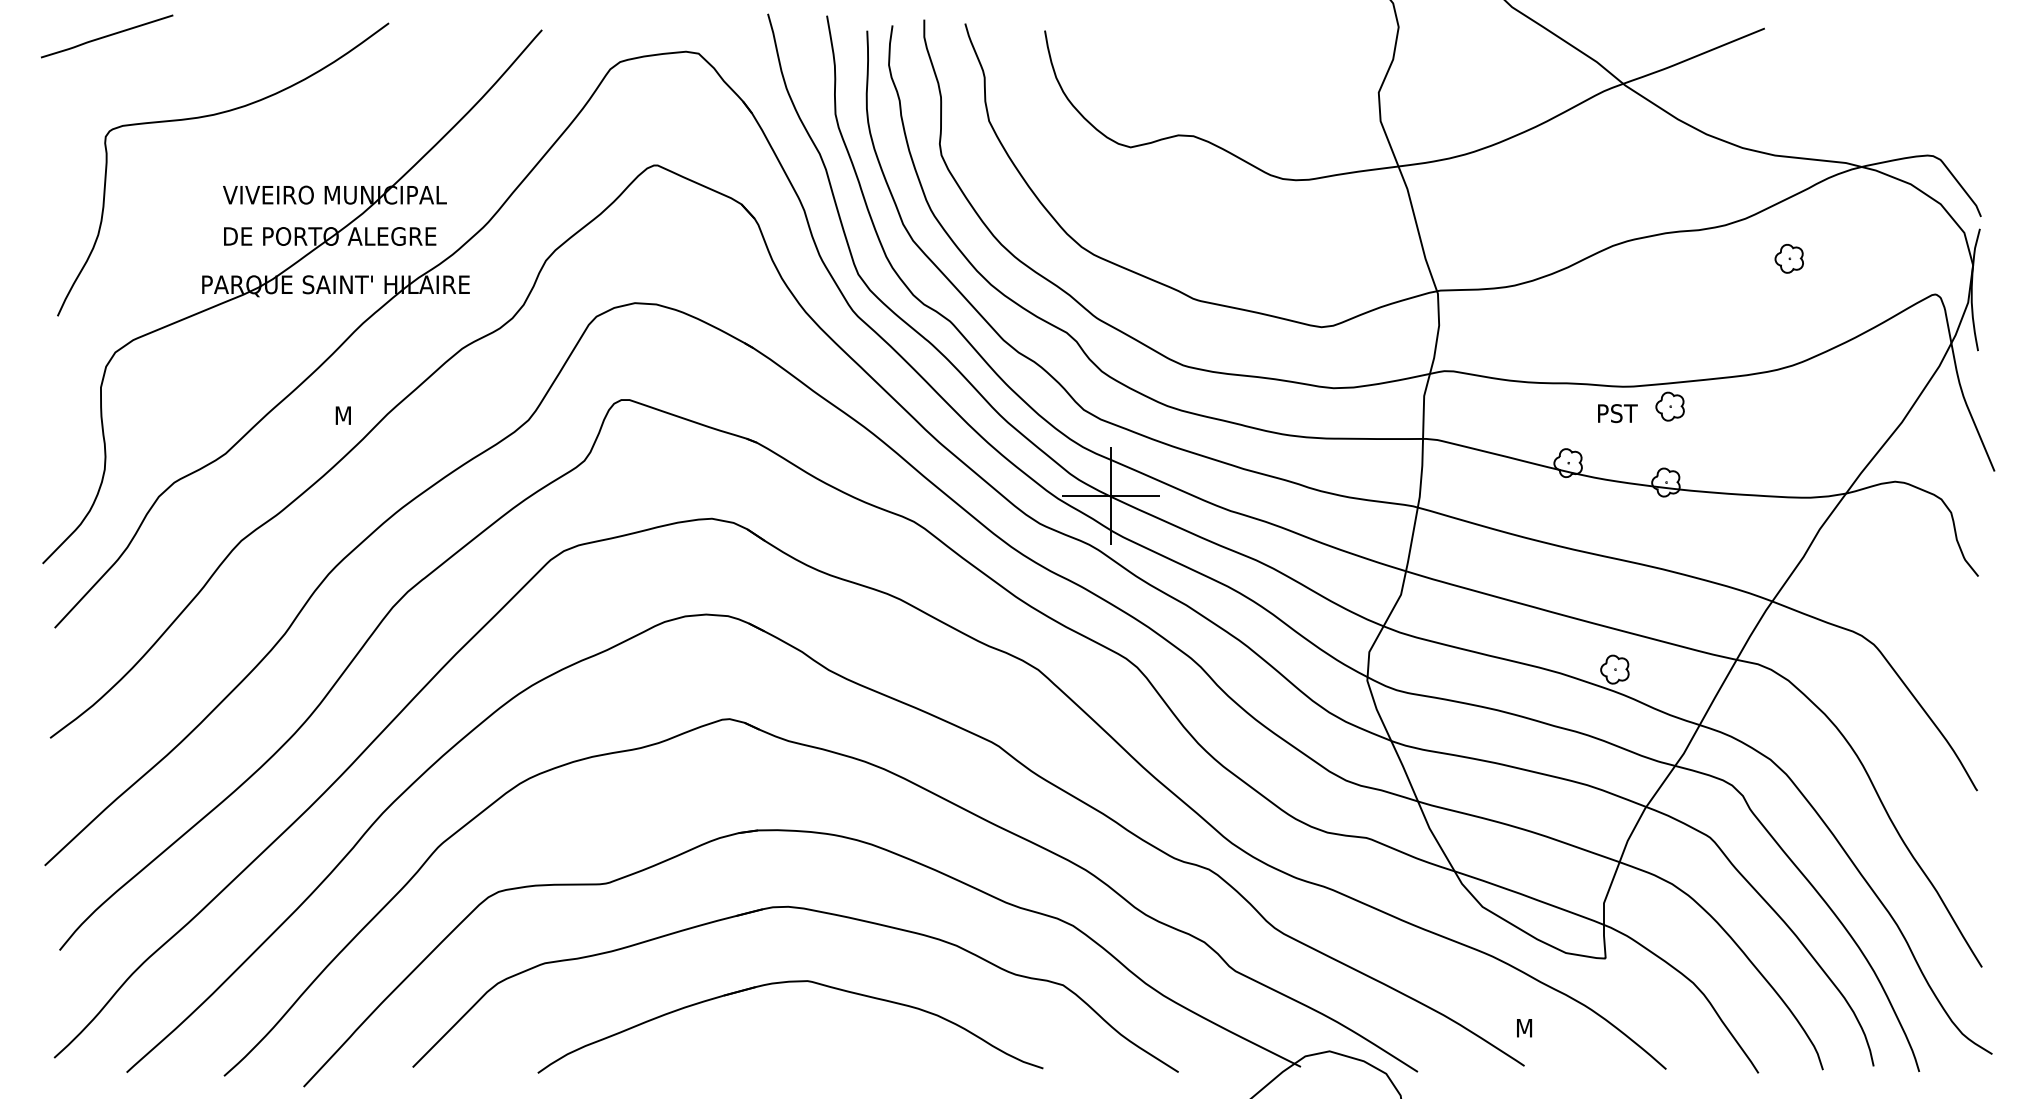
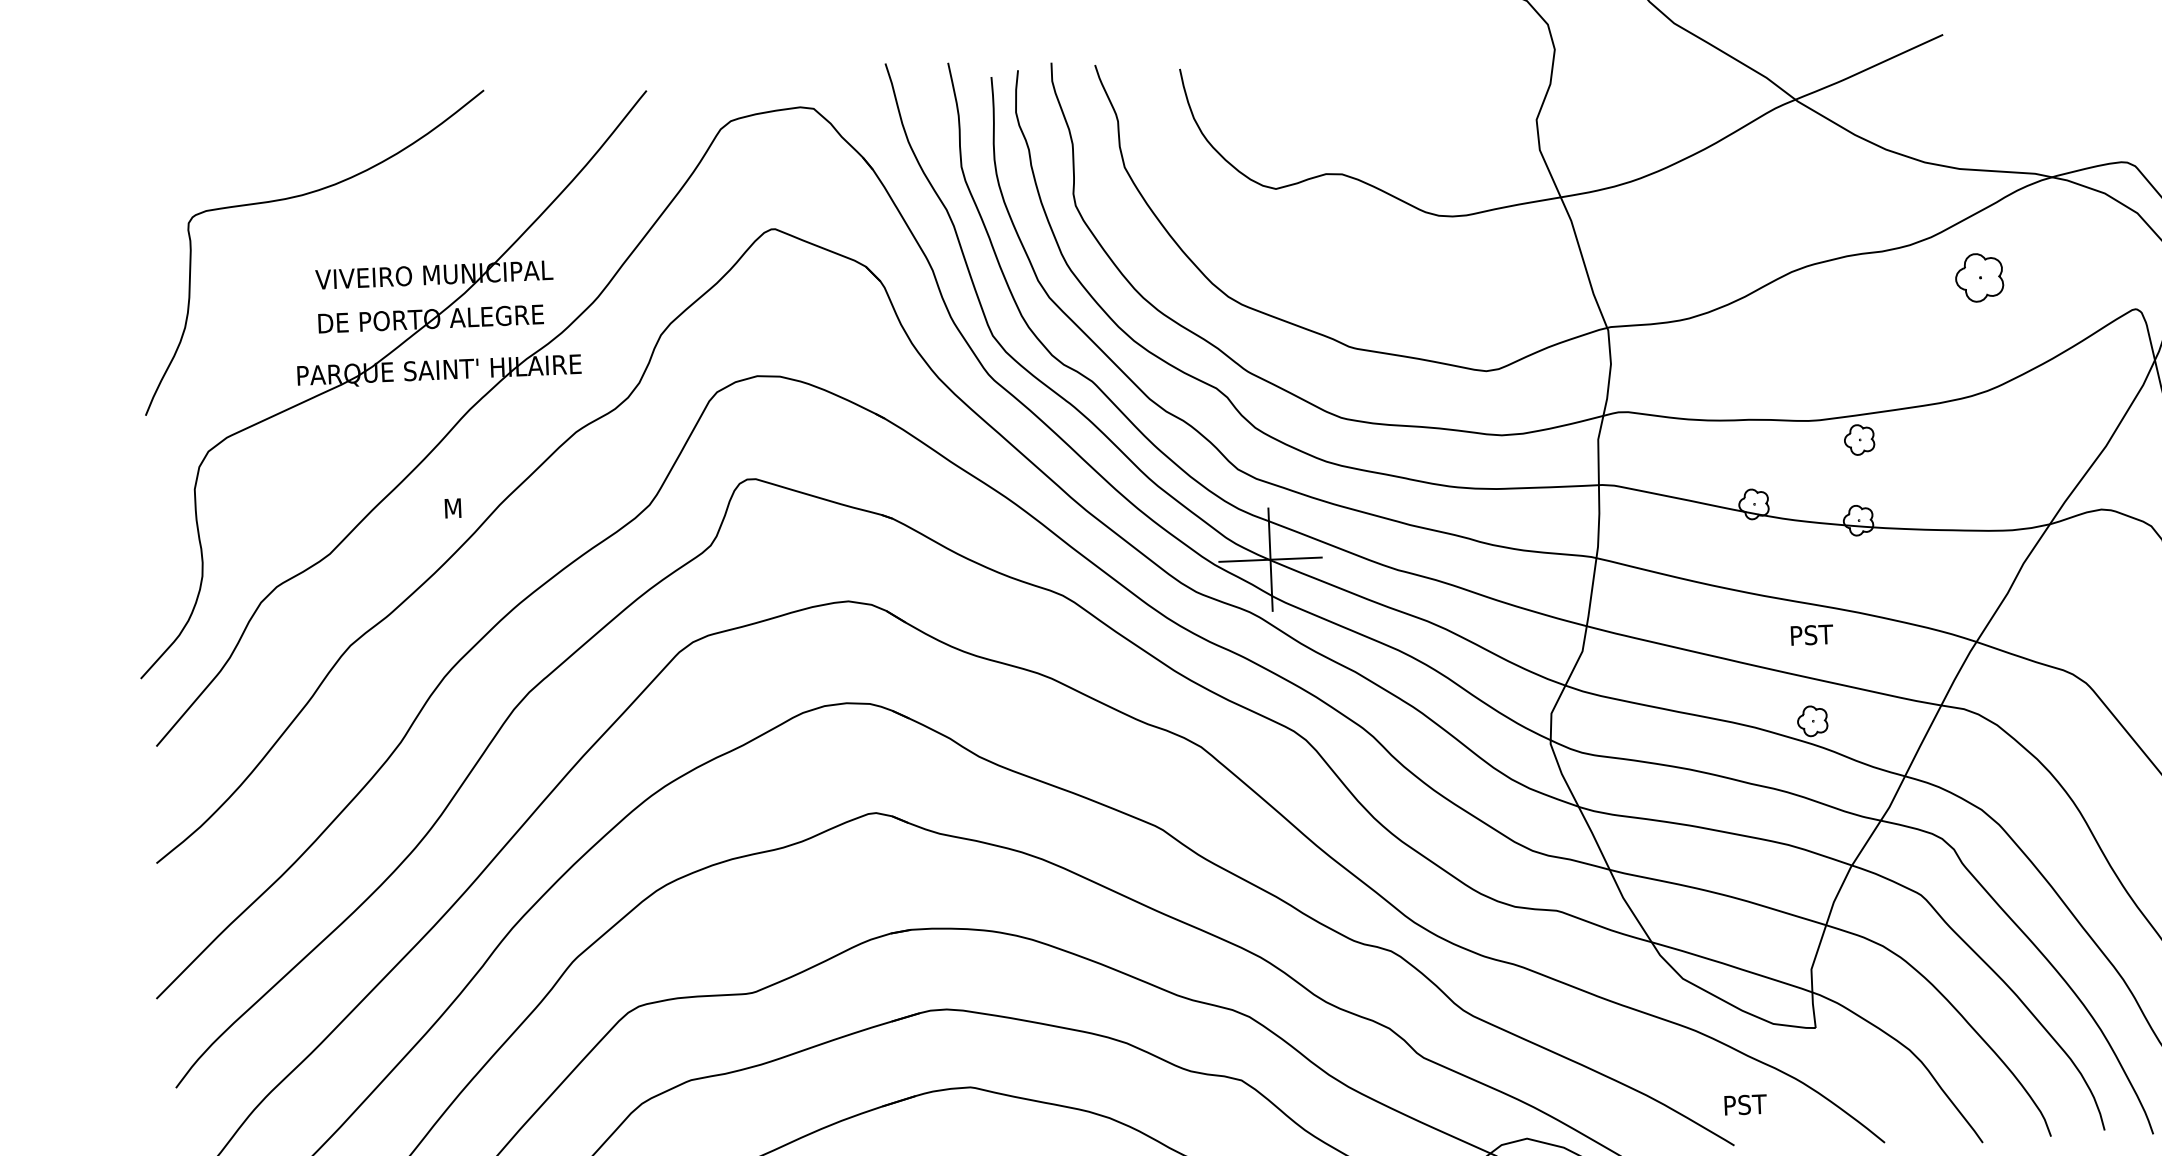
line: (107, 36) -> (186, 116), removed
part: (1788, 258) -> (1978, 277), size x1.6
text: (1617, 413) -> (1811, 635), moved
text: (1537, 1027) -> (1746, 1104), M -> PST

